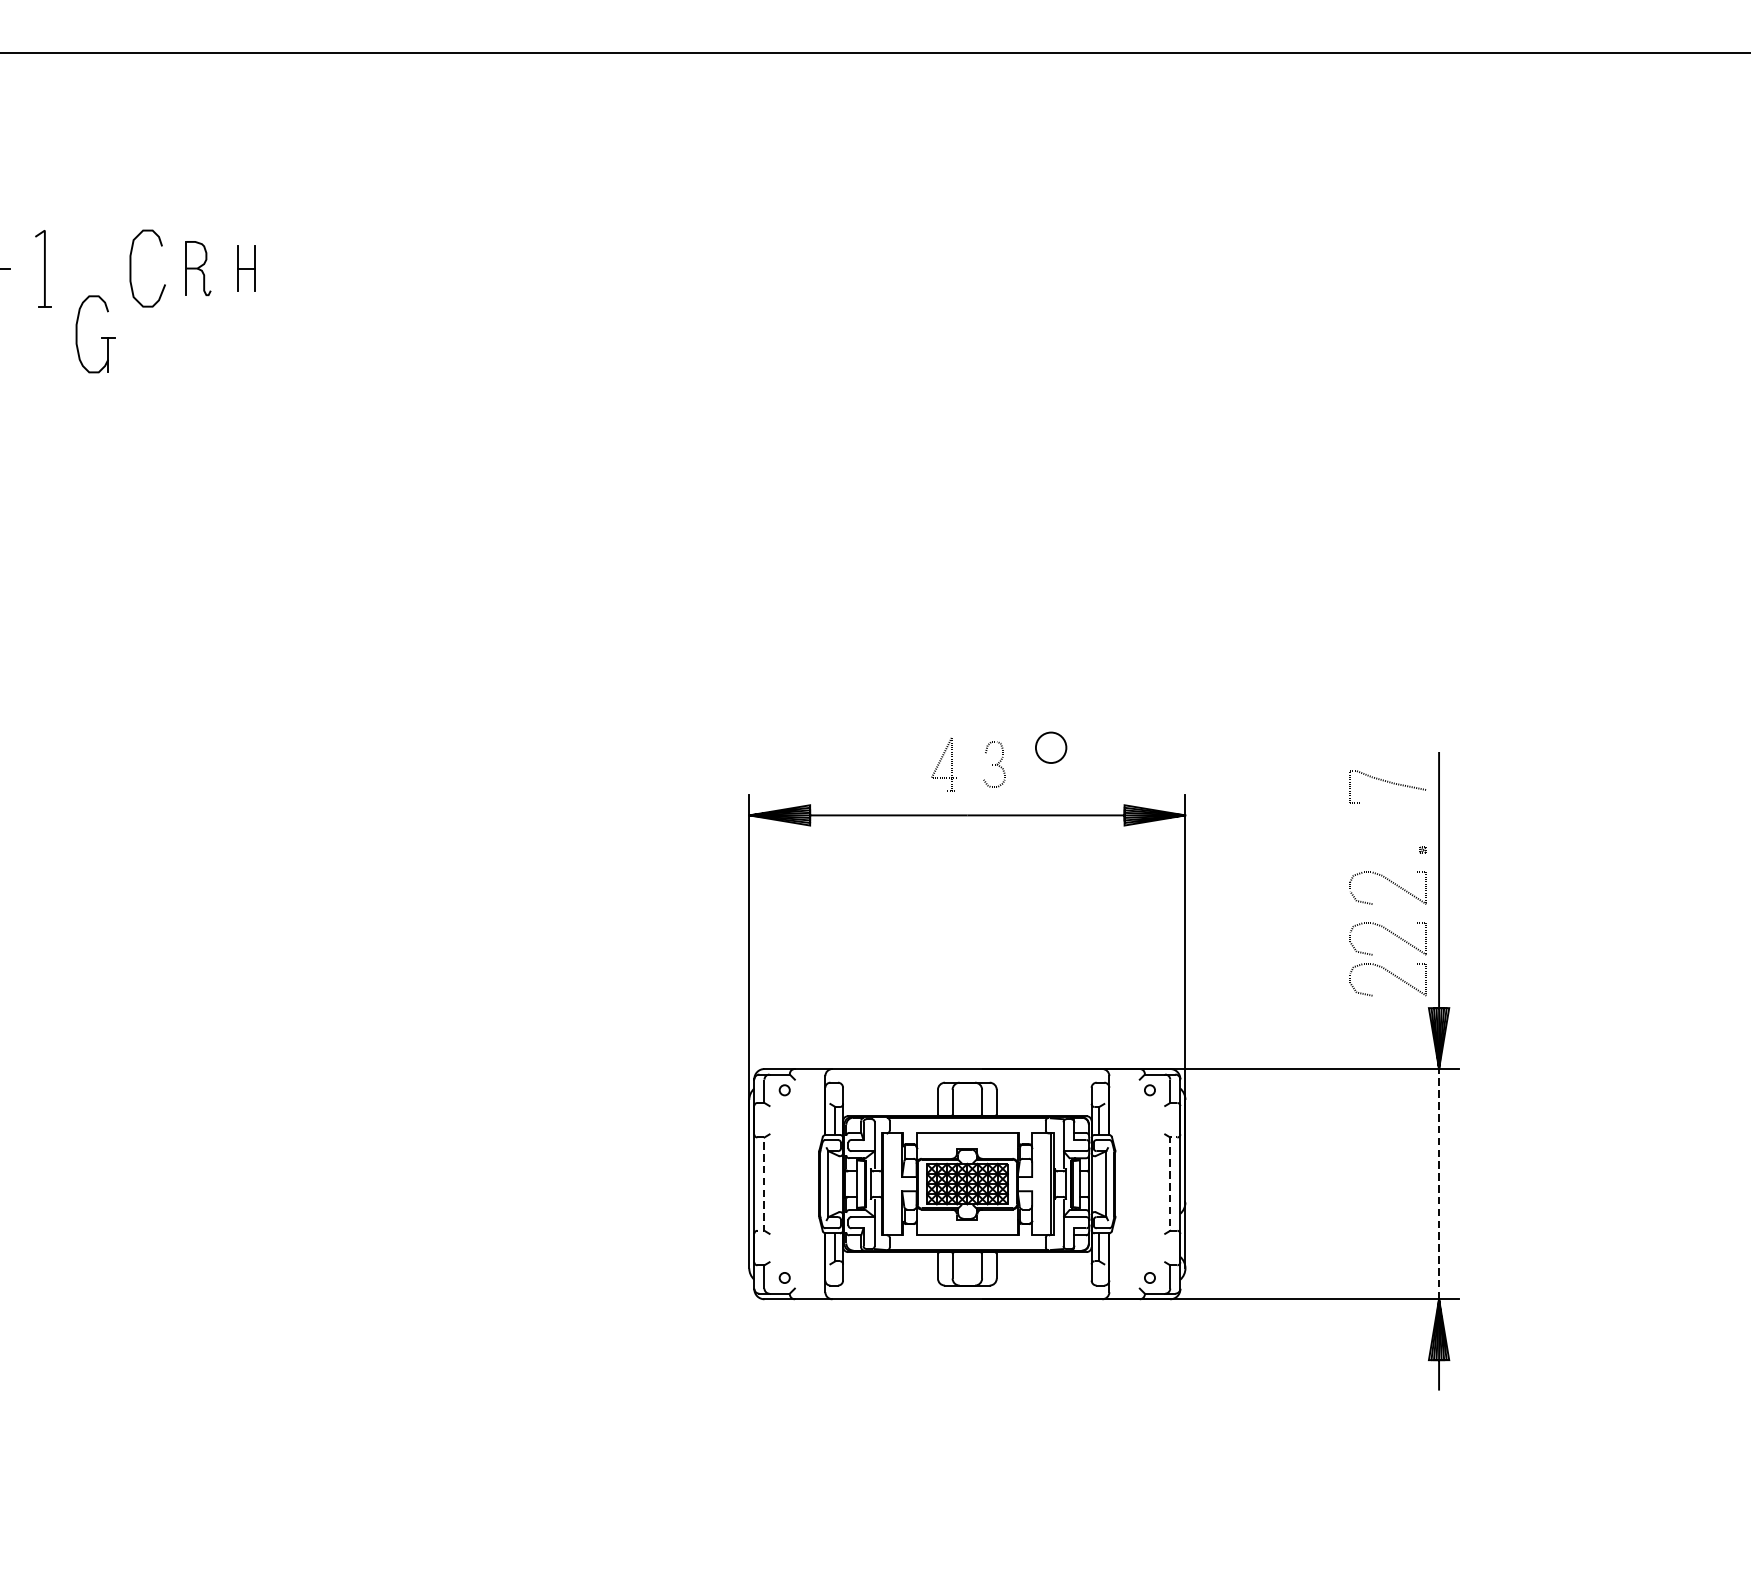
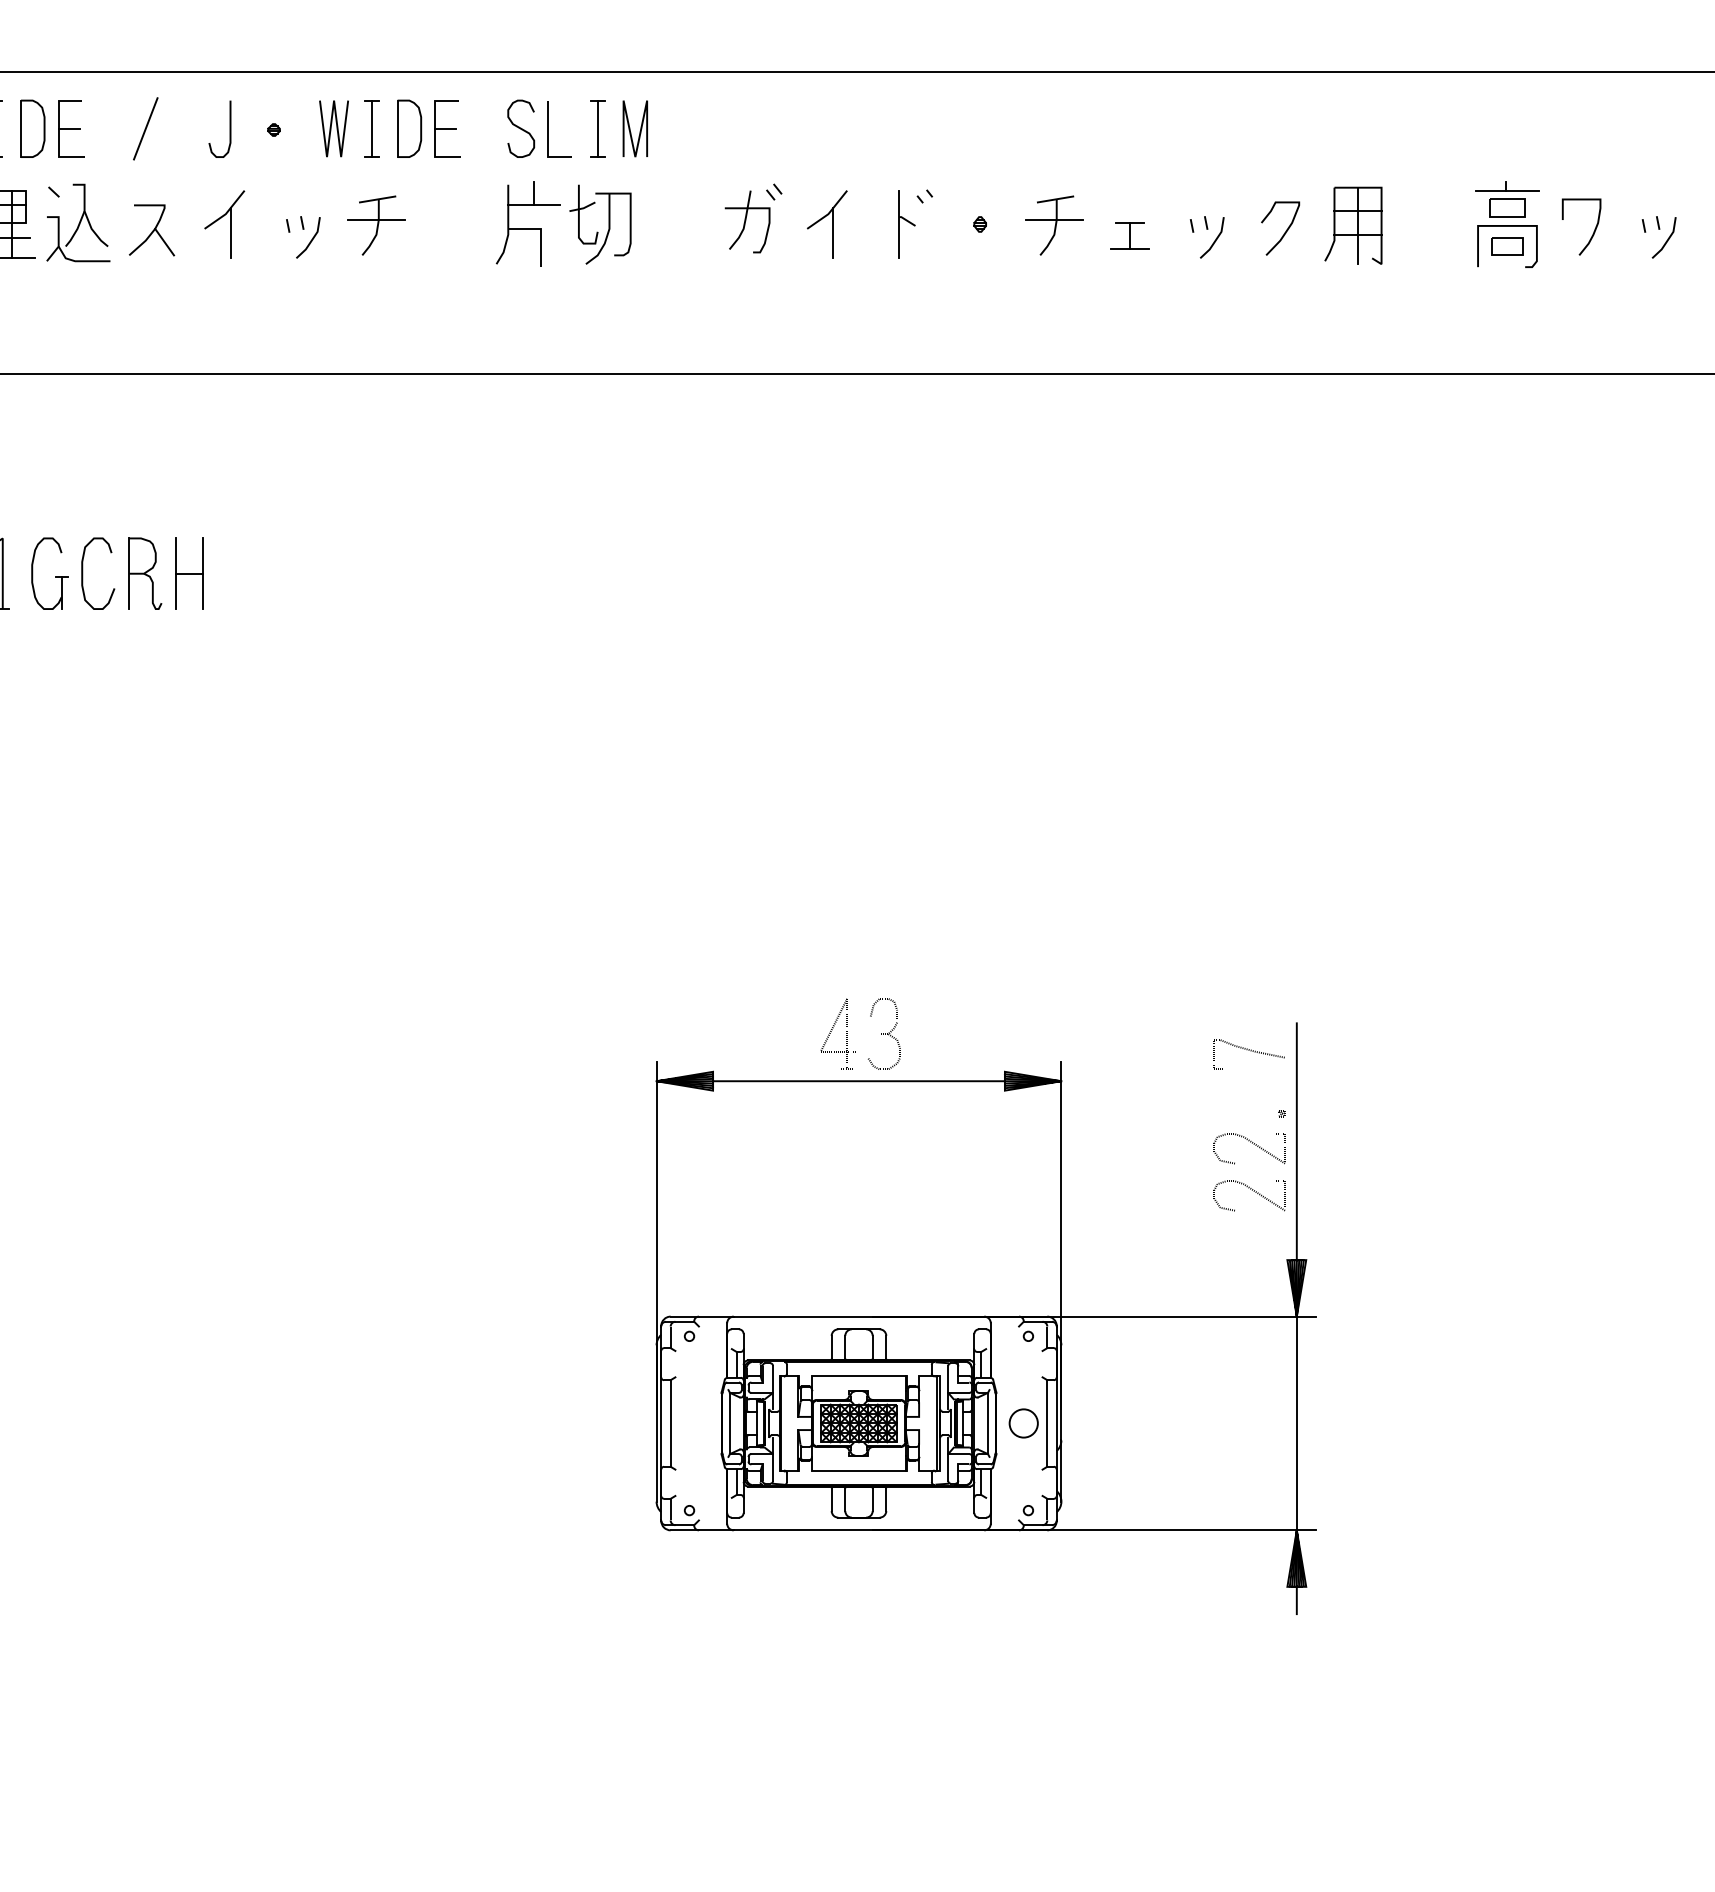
part: (198, 268) -> (145, 573), size x1.43
part: (246, 268) -> (189, 573), size x1.67
part: (101, 337) -> (55, 576), moved
circle: (1050, 747) -> (1023, 1423), moved
part: (944, 763) -> (837, 1033), size x1.43
part: (993, 763) -> (883, 1033), size x1.67
curve: (1392, 975) -> (1253, 1229), removed
line: (1170, 1183) -> (1047, 1422), dashed -> solid
line: (764, 1184) -> (670, 1423), dashed -> solid
line: (1438, 1184) -> (1296, 1423), dashed -> solid

